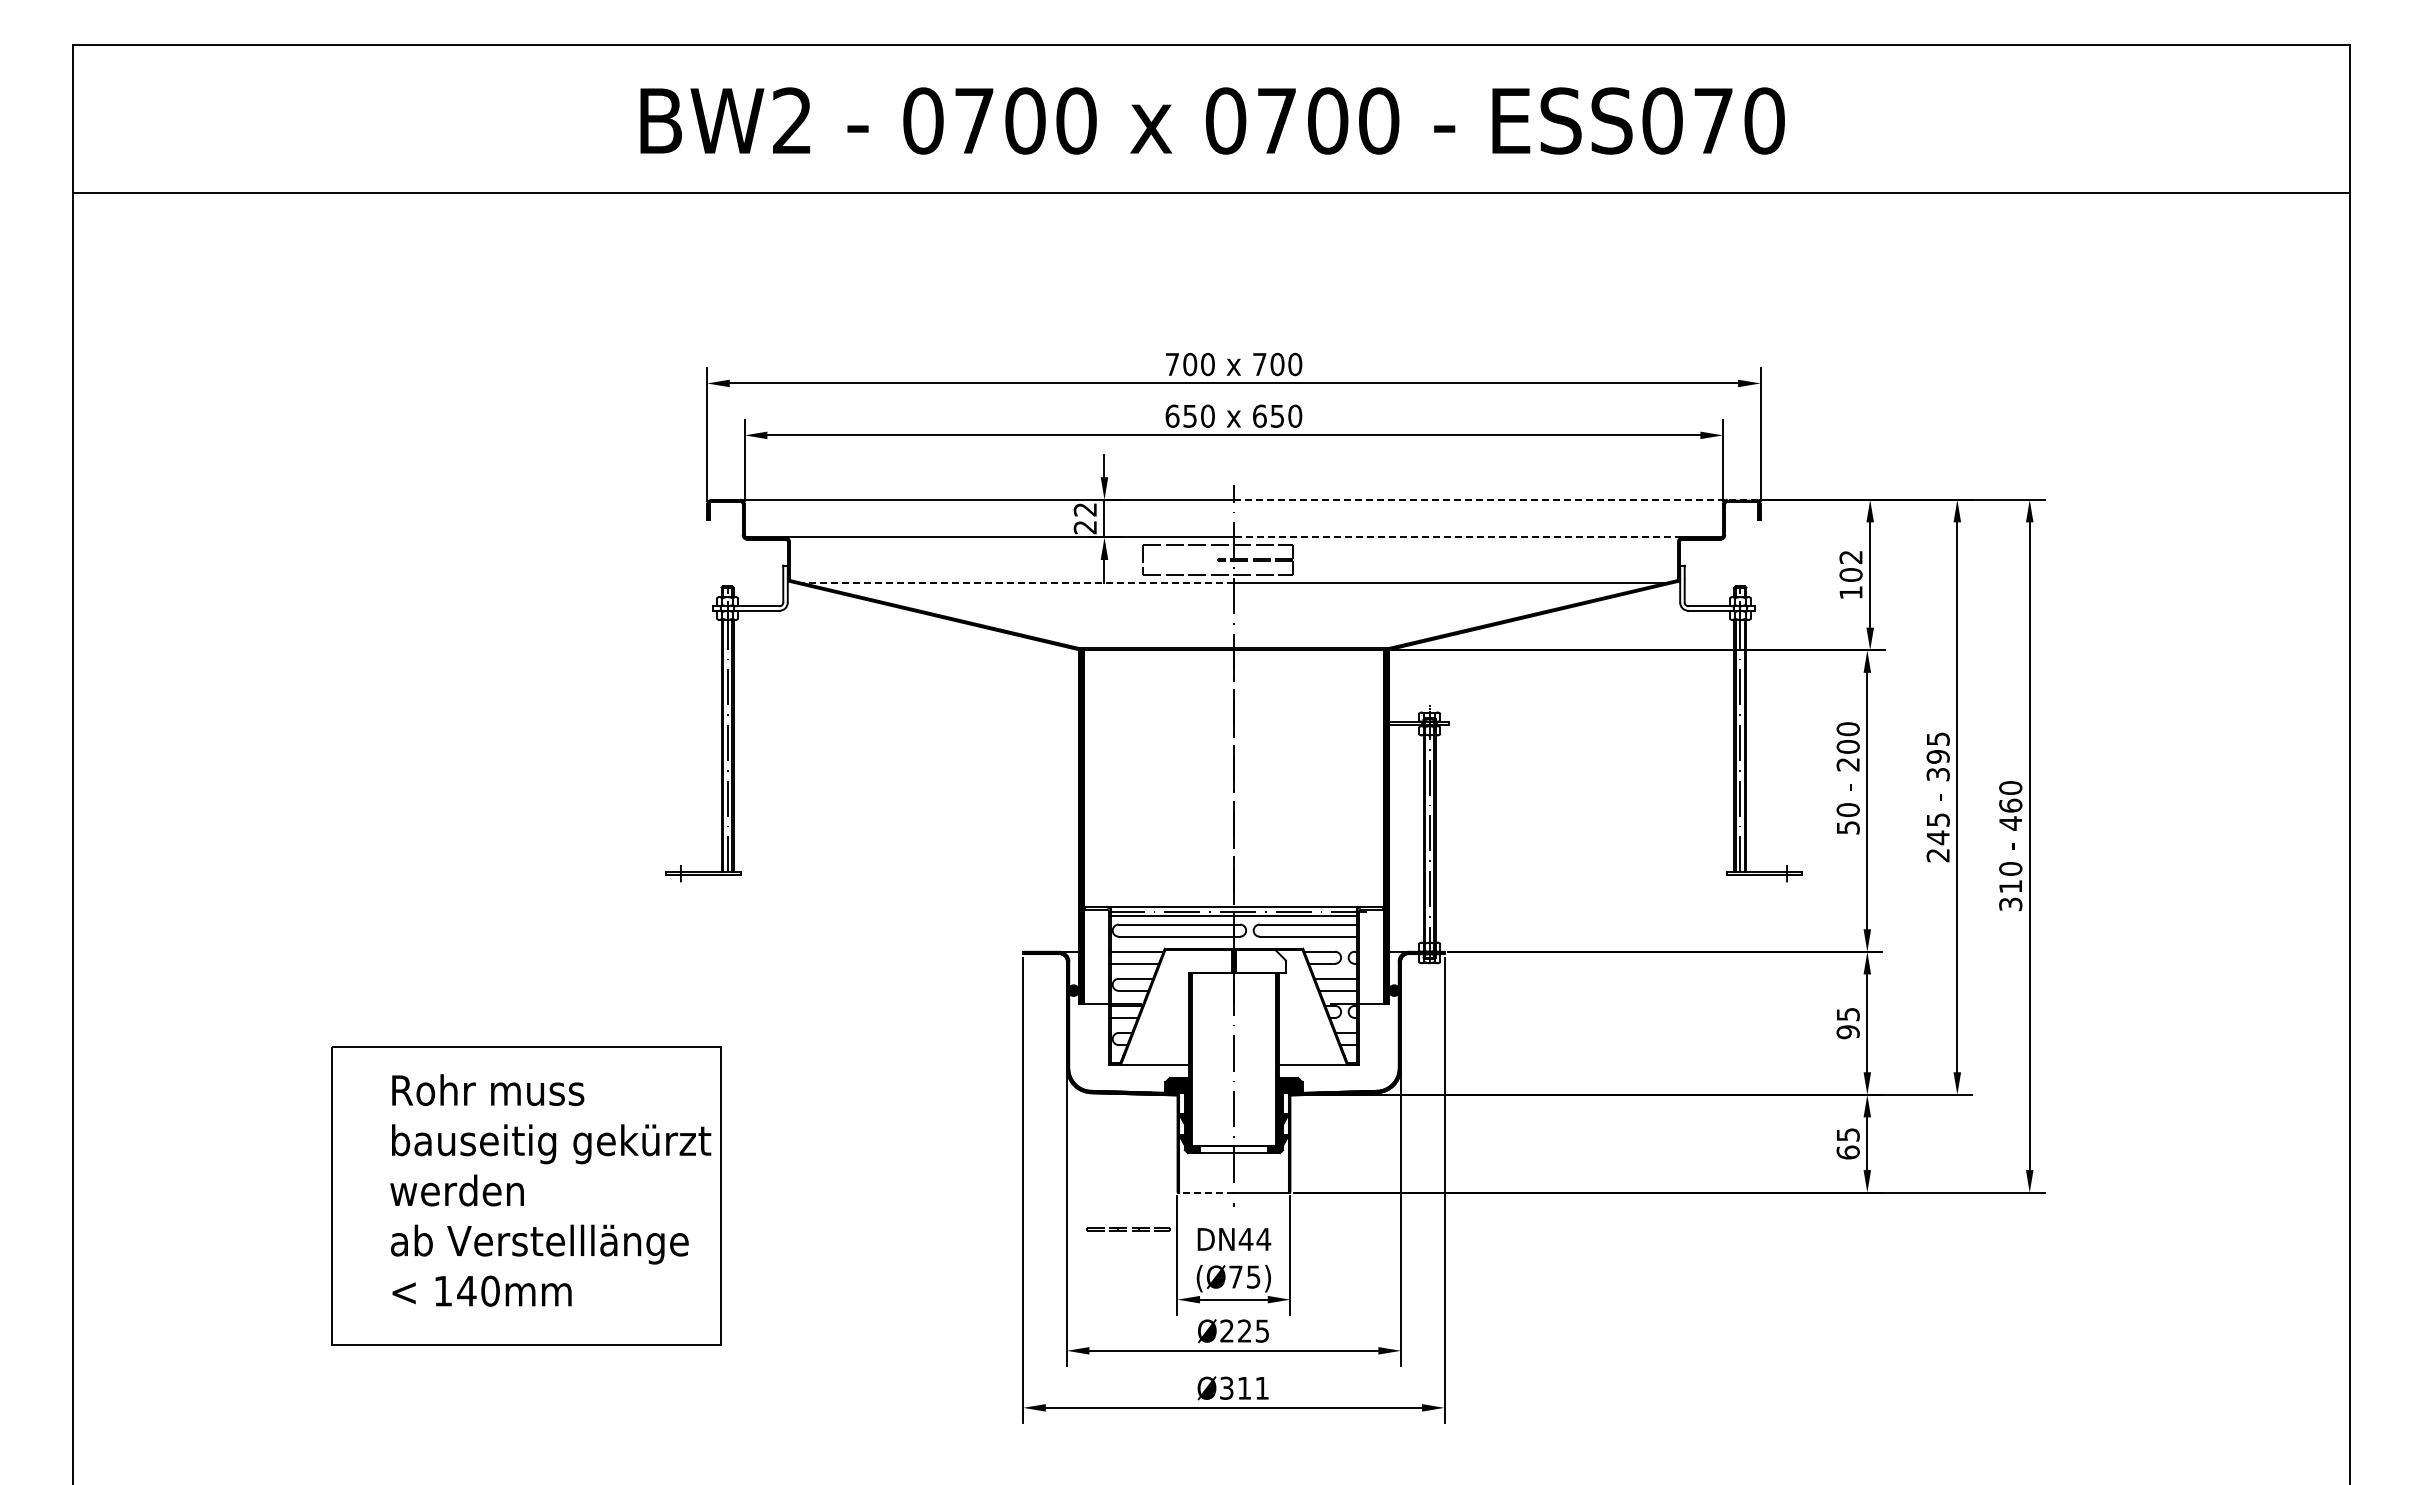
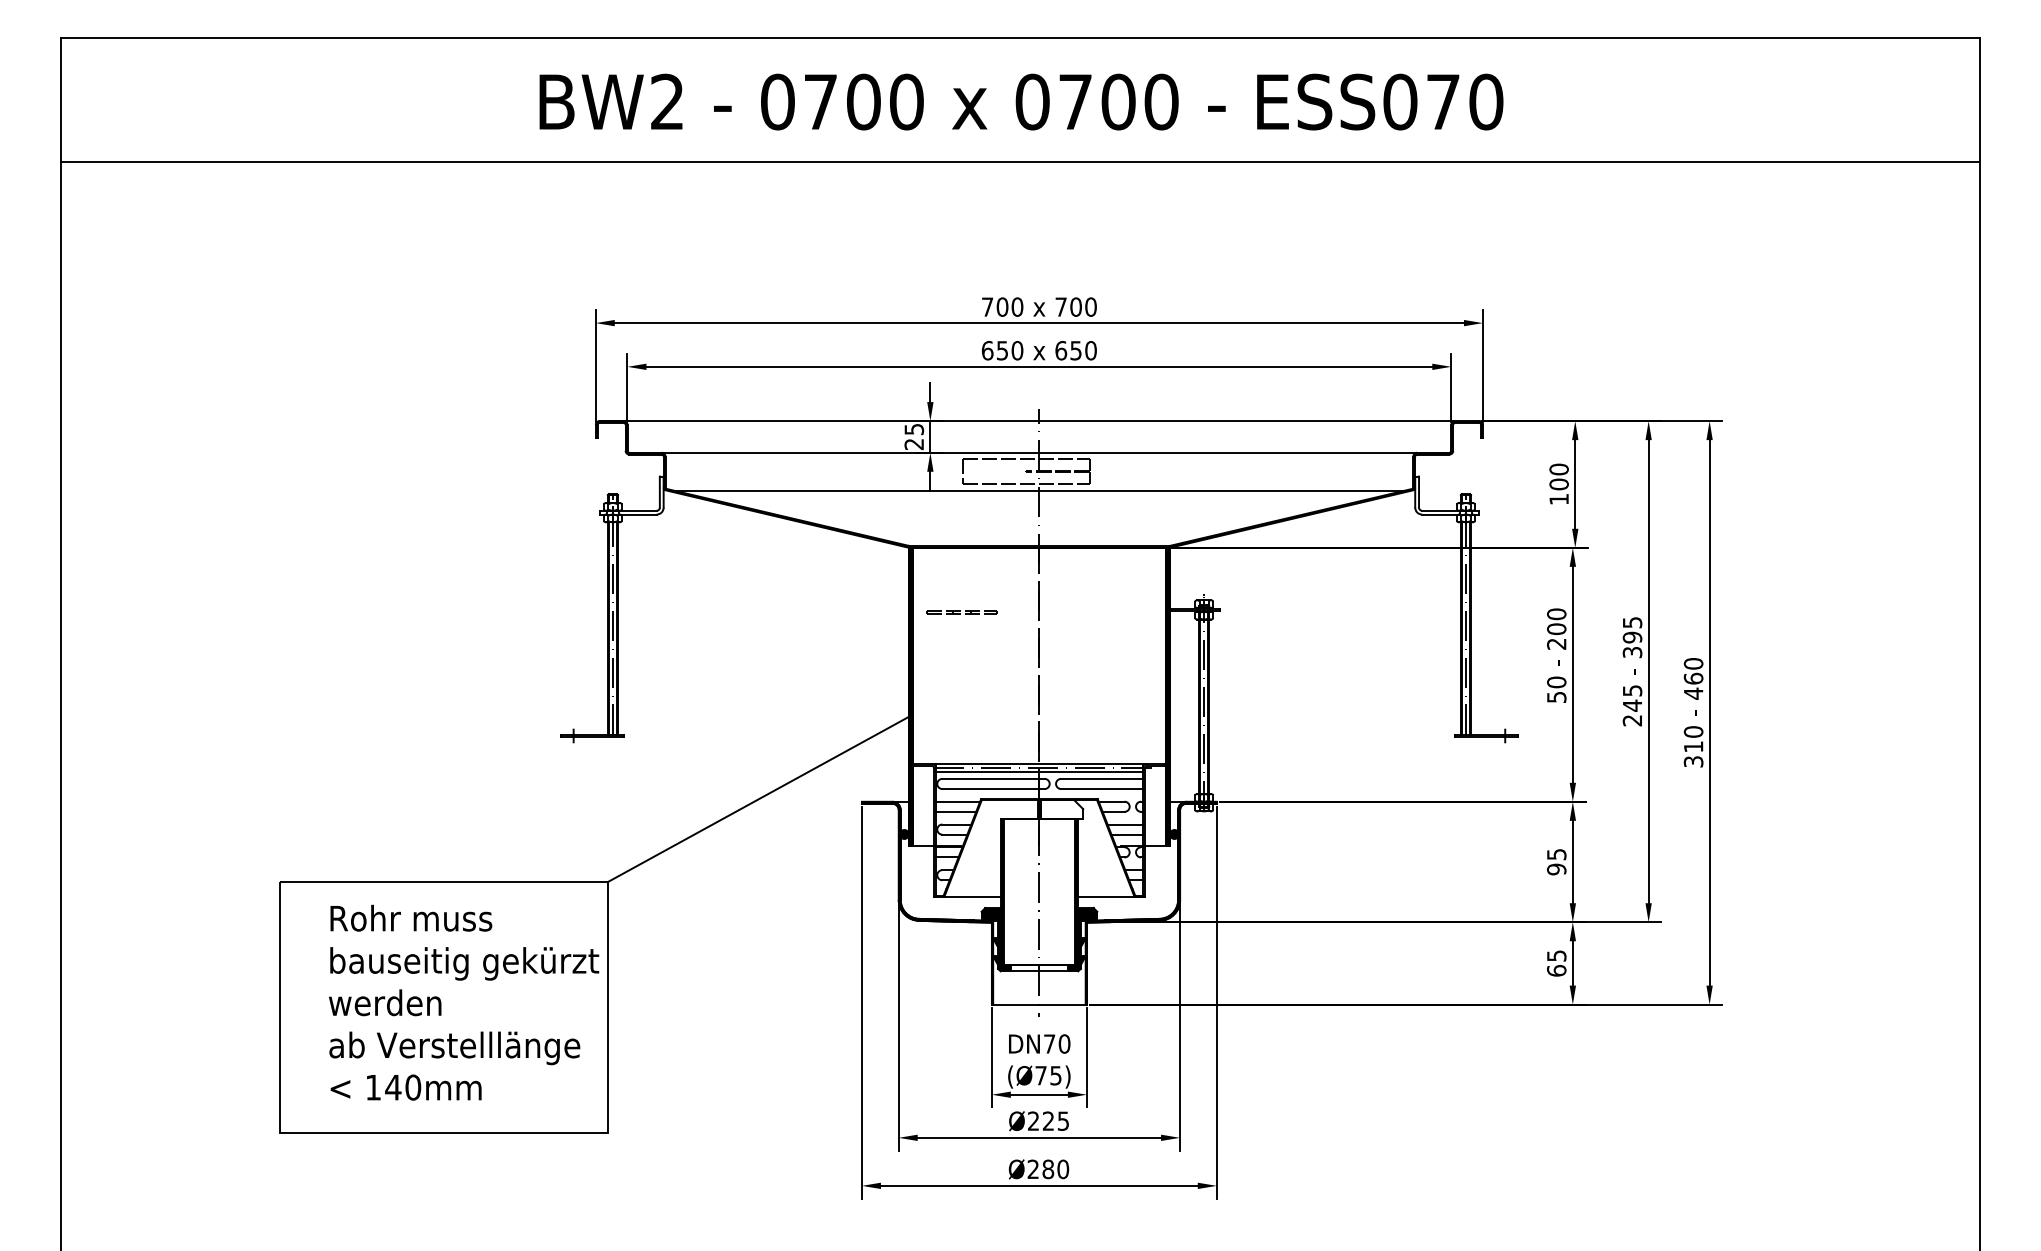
line: (1495, 499) -> (1259, 420), dashed -> solid
text: (1084, 509) -> (913, 429), 22 -> 25
line: (1457, 537) -> (1227, 452), dashed -> solid
text: (1850, 557) -> (1558, 469), 102 -> 100
line: (1017, 582) -> (857, 490), dashed -> solid
line: (901, 948) -> (759, 798), added
line: (1205, 1192) -> (1015, 1004), dashed -> solid
line: (1126, 1228) -> (960, 611), moved
text: (1254, 1239) -> (1056, 1044), DN44 -> DN70
text: (1244, 1387) -> (1048, 1168), Ø311 -> Ø280

